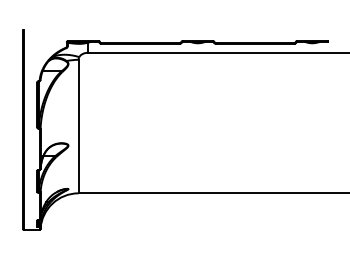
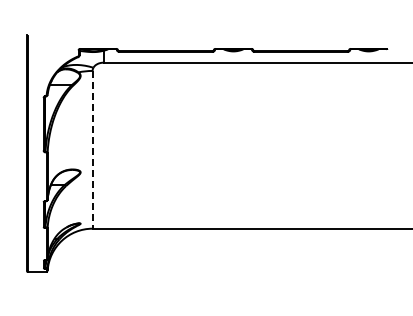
line: (78, 126) -> (92, 149), solid -> dashed

